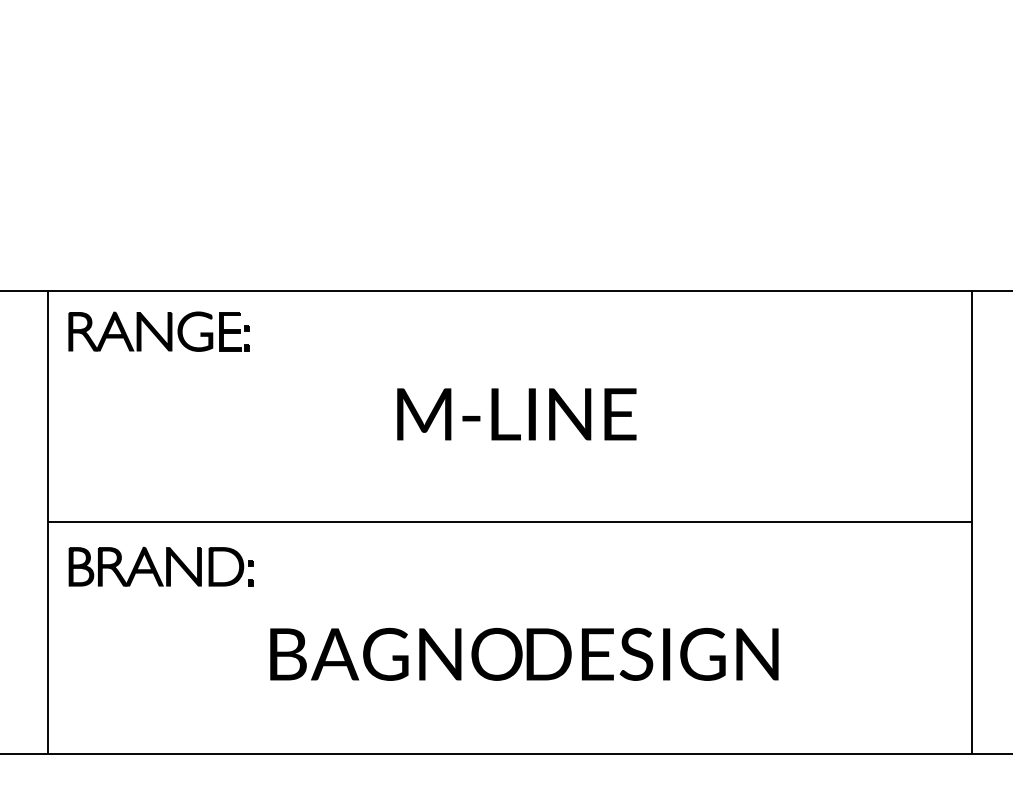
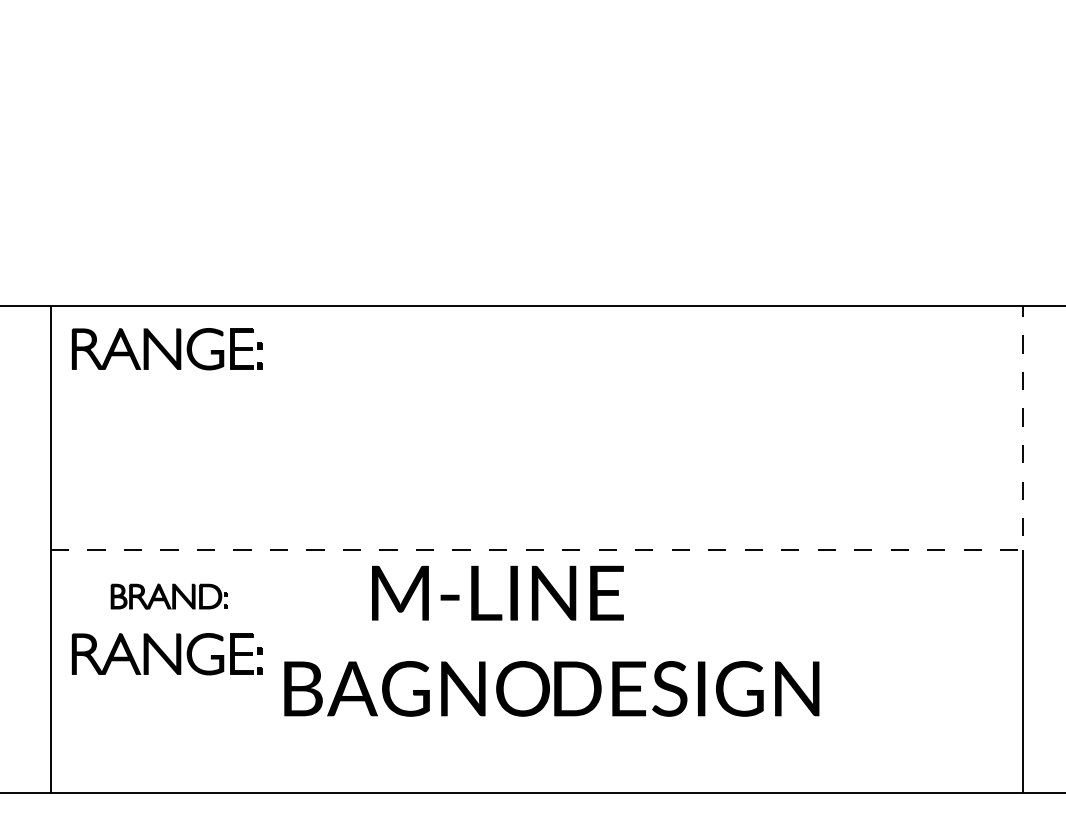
text: (516, 413) -> (497, 592), moved
line: (626, 522) -> (659, 549), solid -> dashed
part: (161, 566) -> (169, 596), size x0.6
part: (158, 621) -> (166, 654), added

